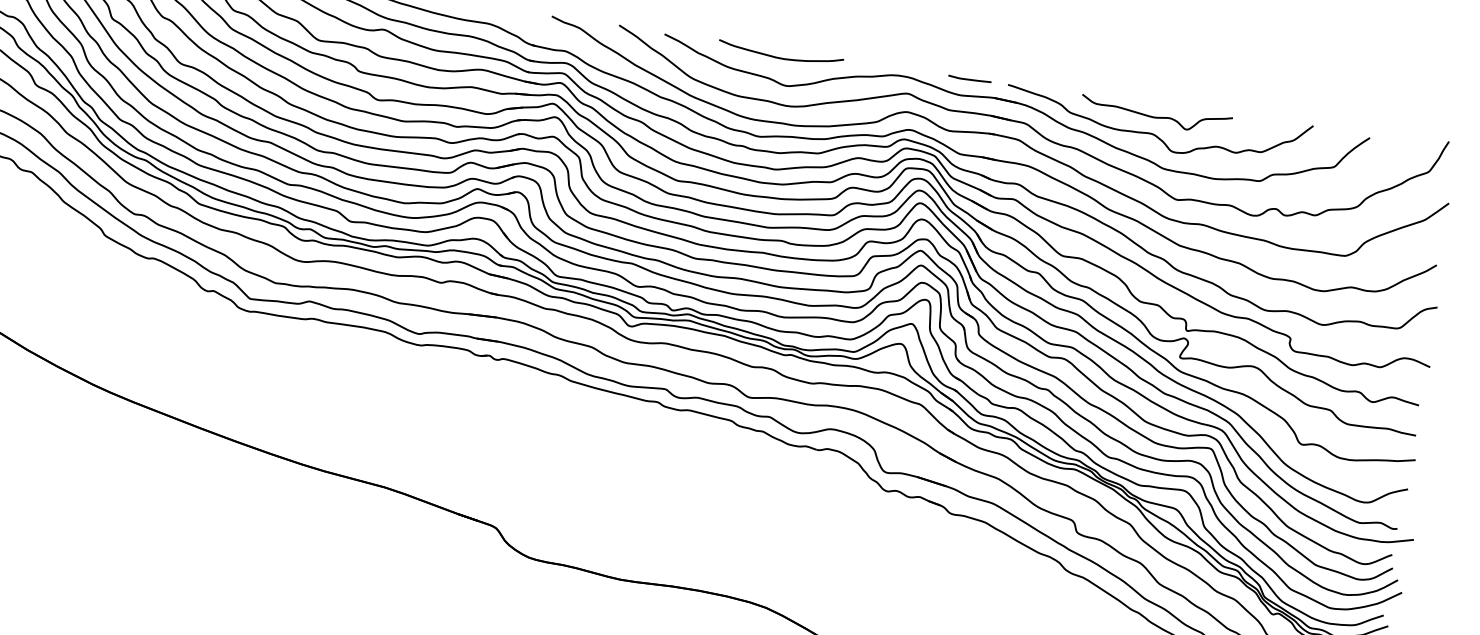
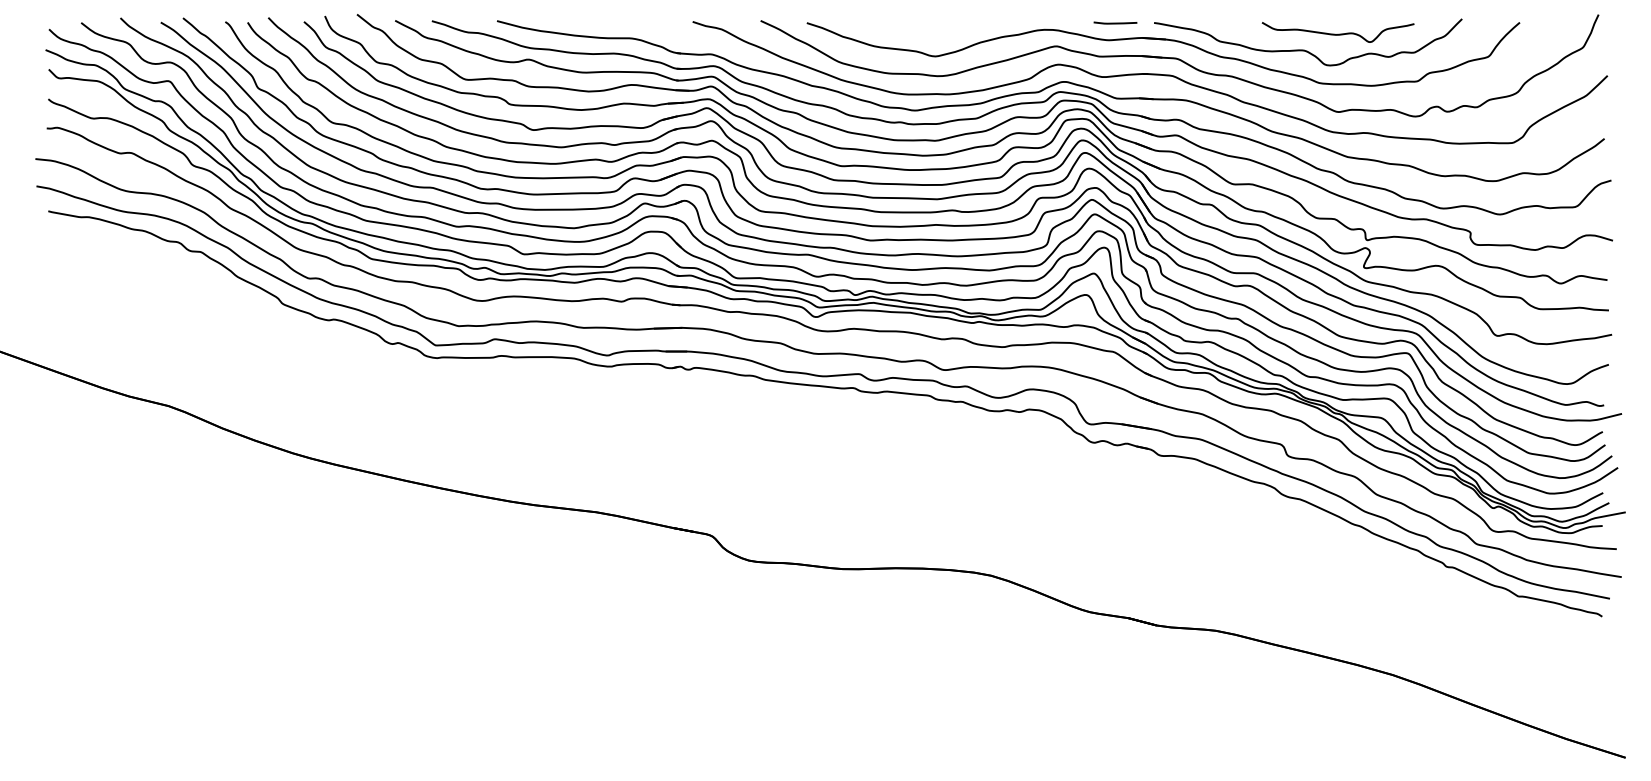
curve: (780, 57) -> (924, 29), removed
curve: (1155, 116) -> (1337, 33), moved

